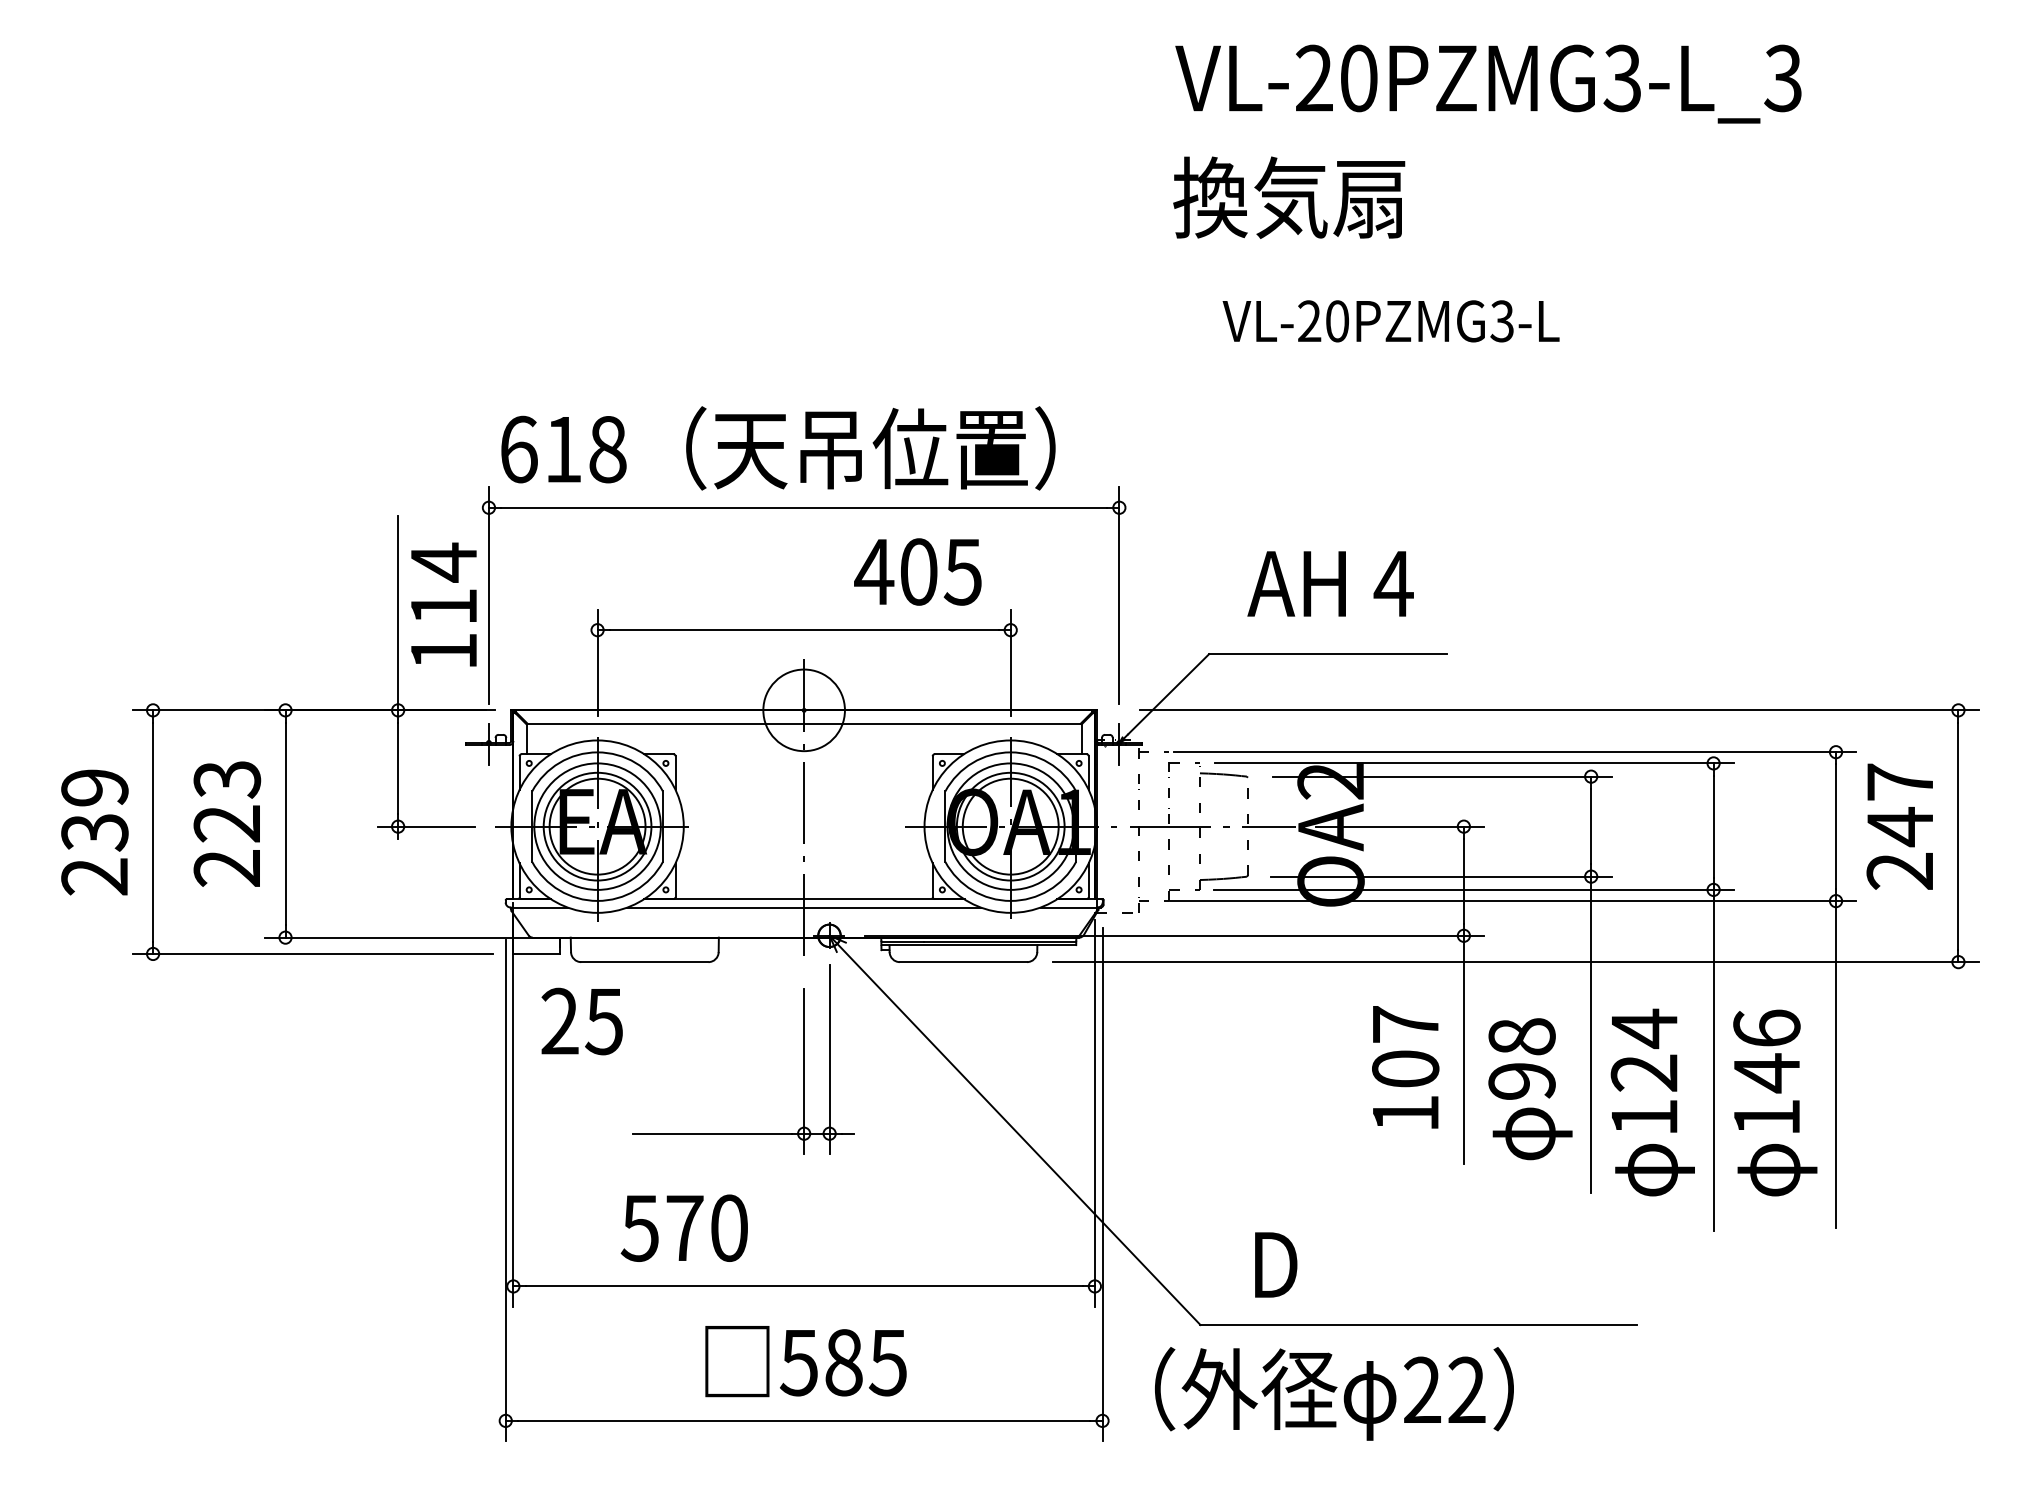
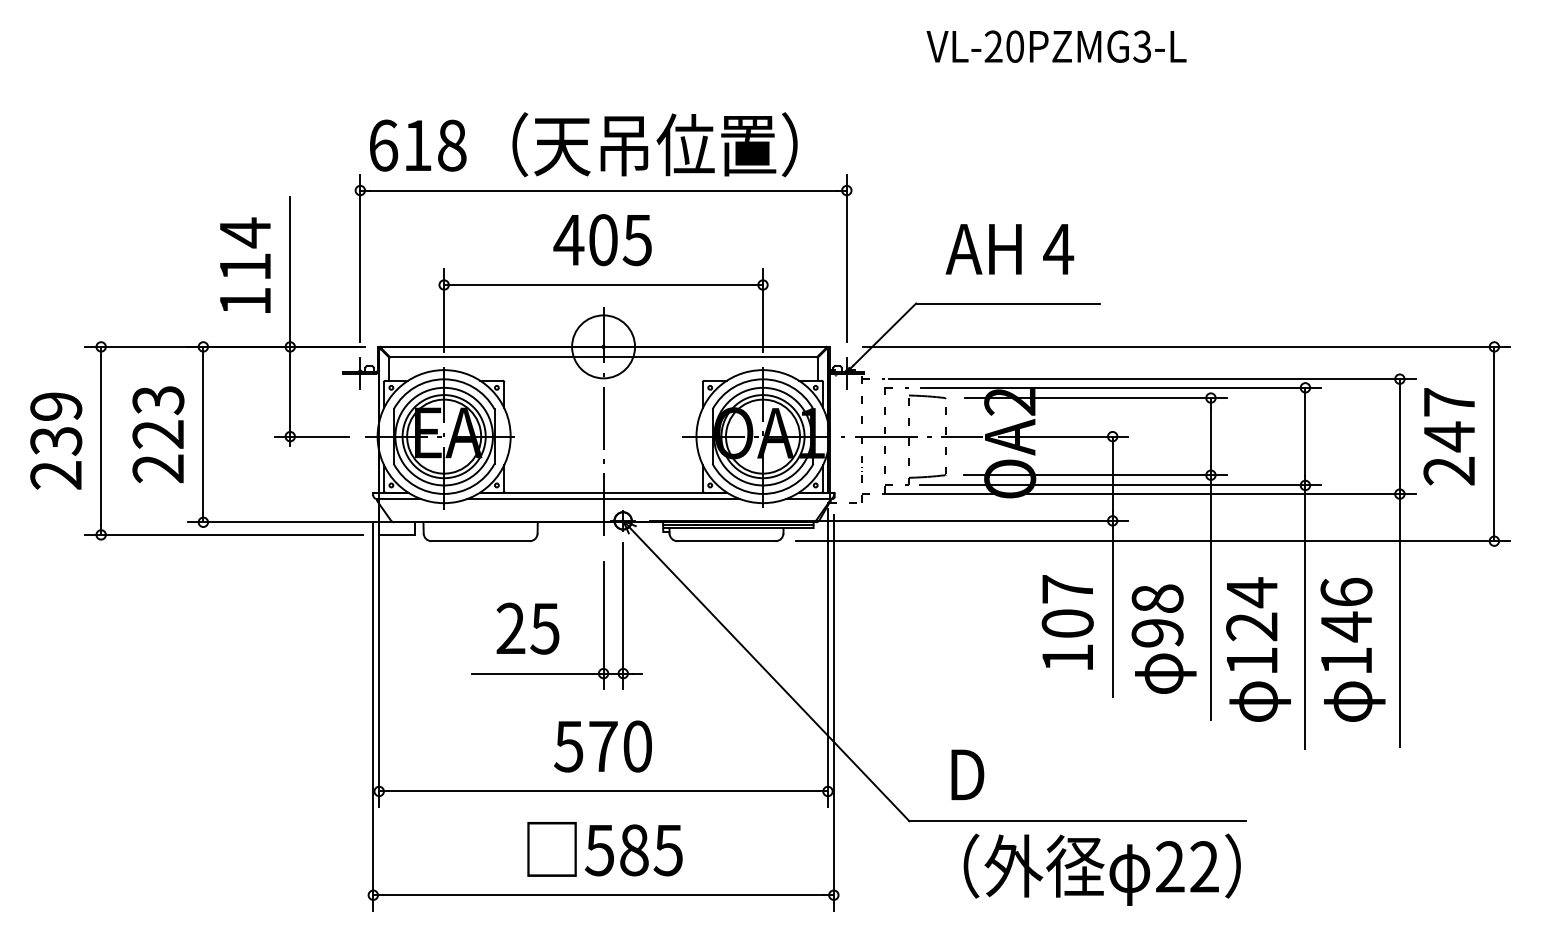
text: (917, 571) -> (602, 239), moved
text: (443, 604) -> (245, 265), moved
text: (581, 1021) -> (527, 628), moved
text: (683, 1227) -> (602, 745), moved
text: (1334, 1393) -> (1102, 869), moved

